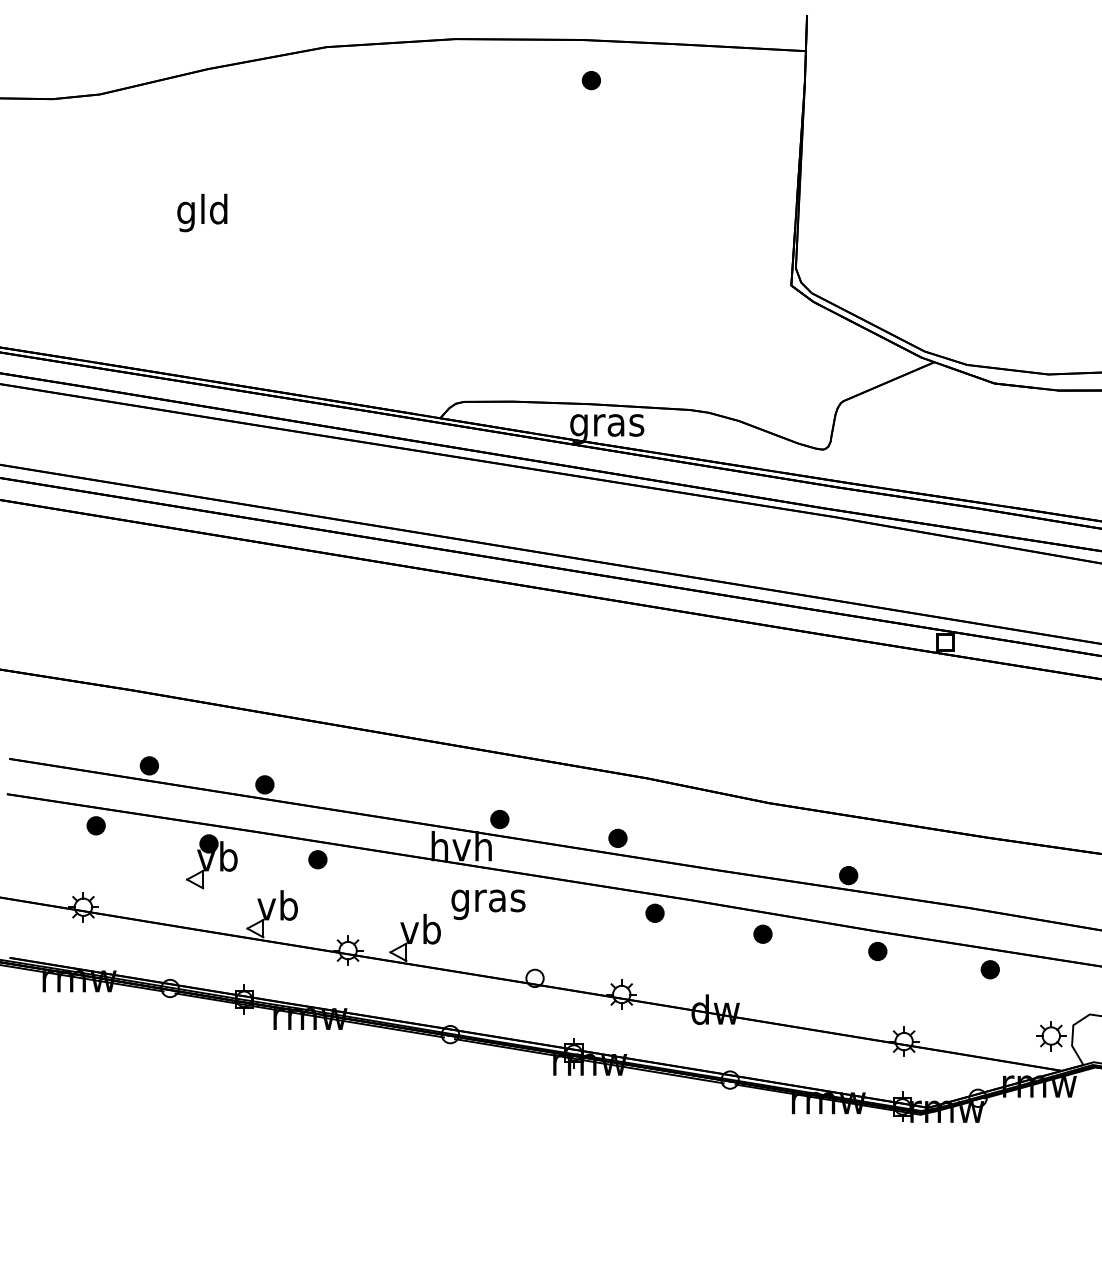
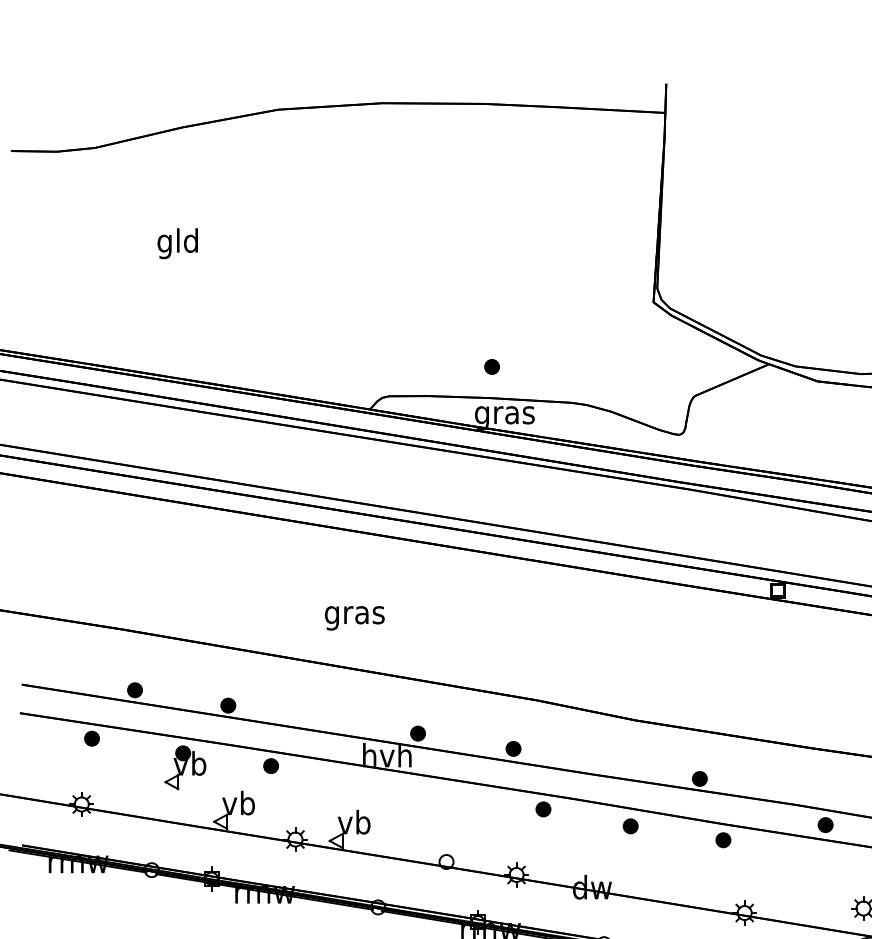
part: (590, 80) -> (491, 366), moved
text: (488, 904) -> (354, 618), moved
part: (989, 969) -> (824, 824), moved

